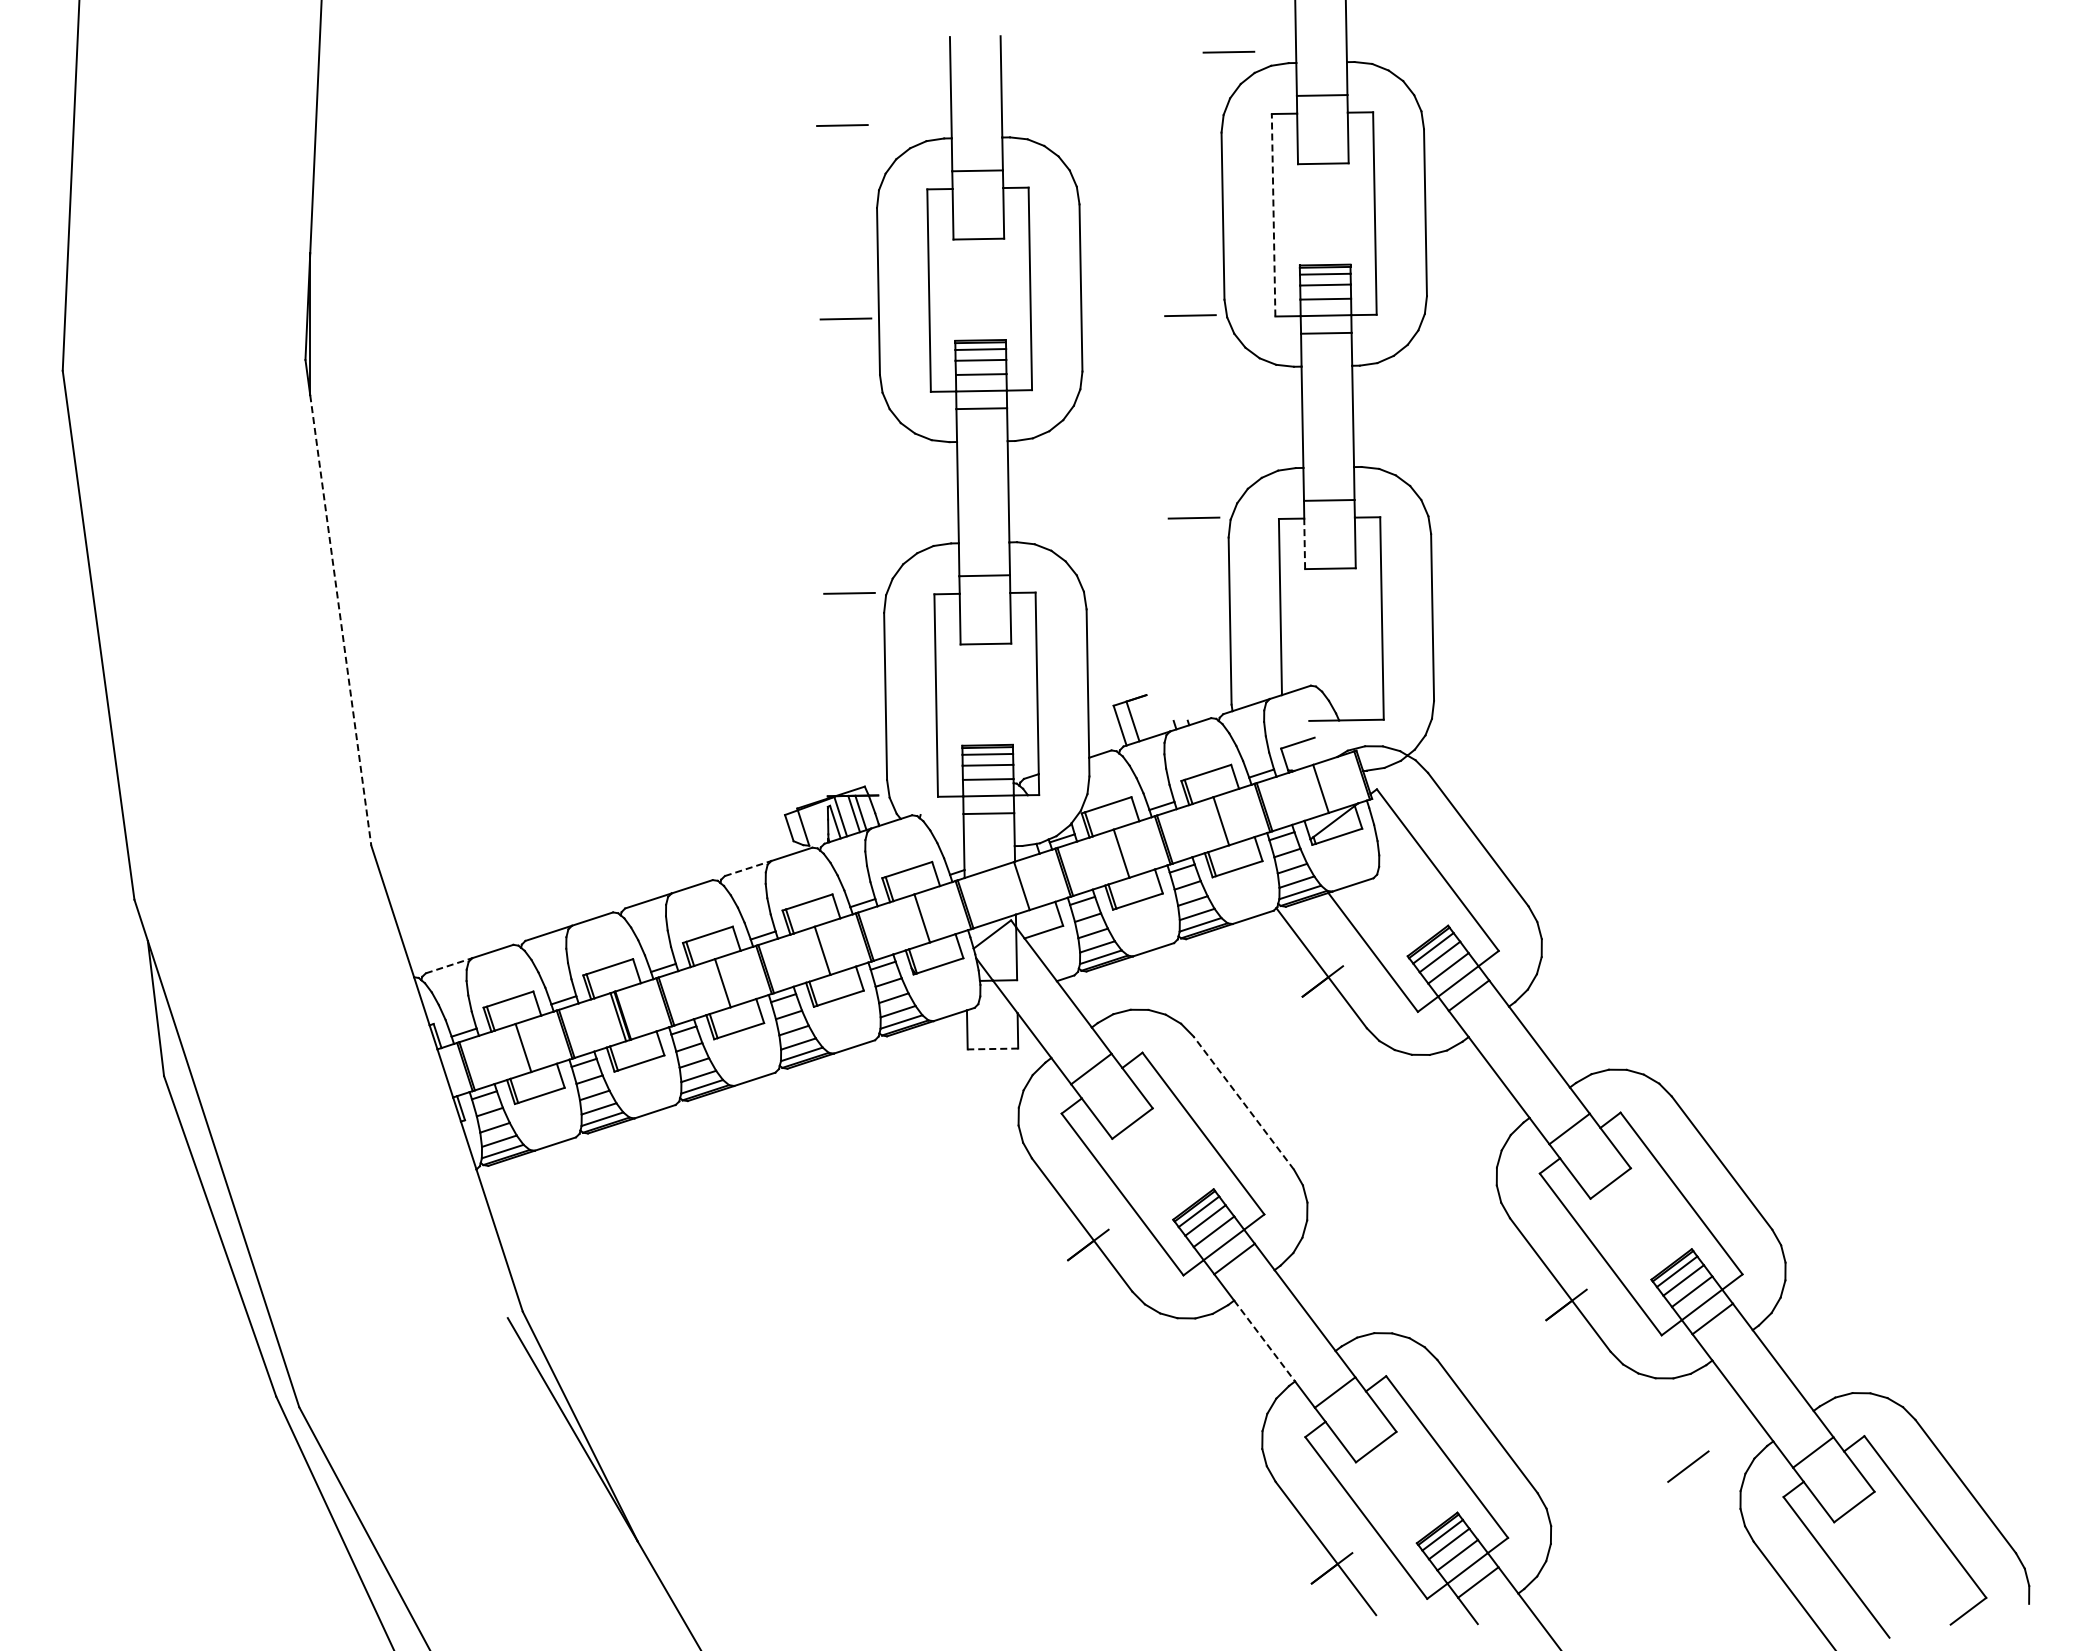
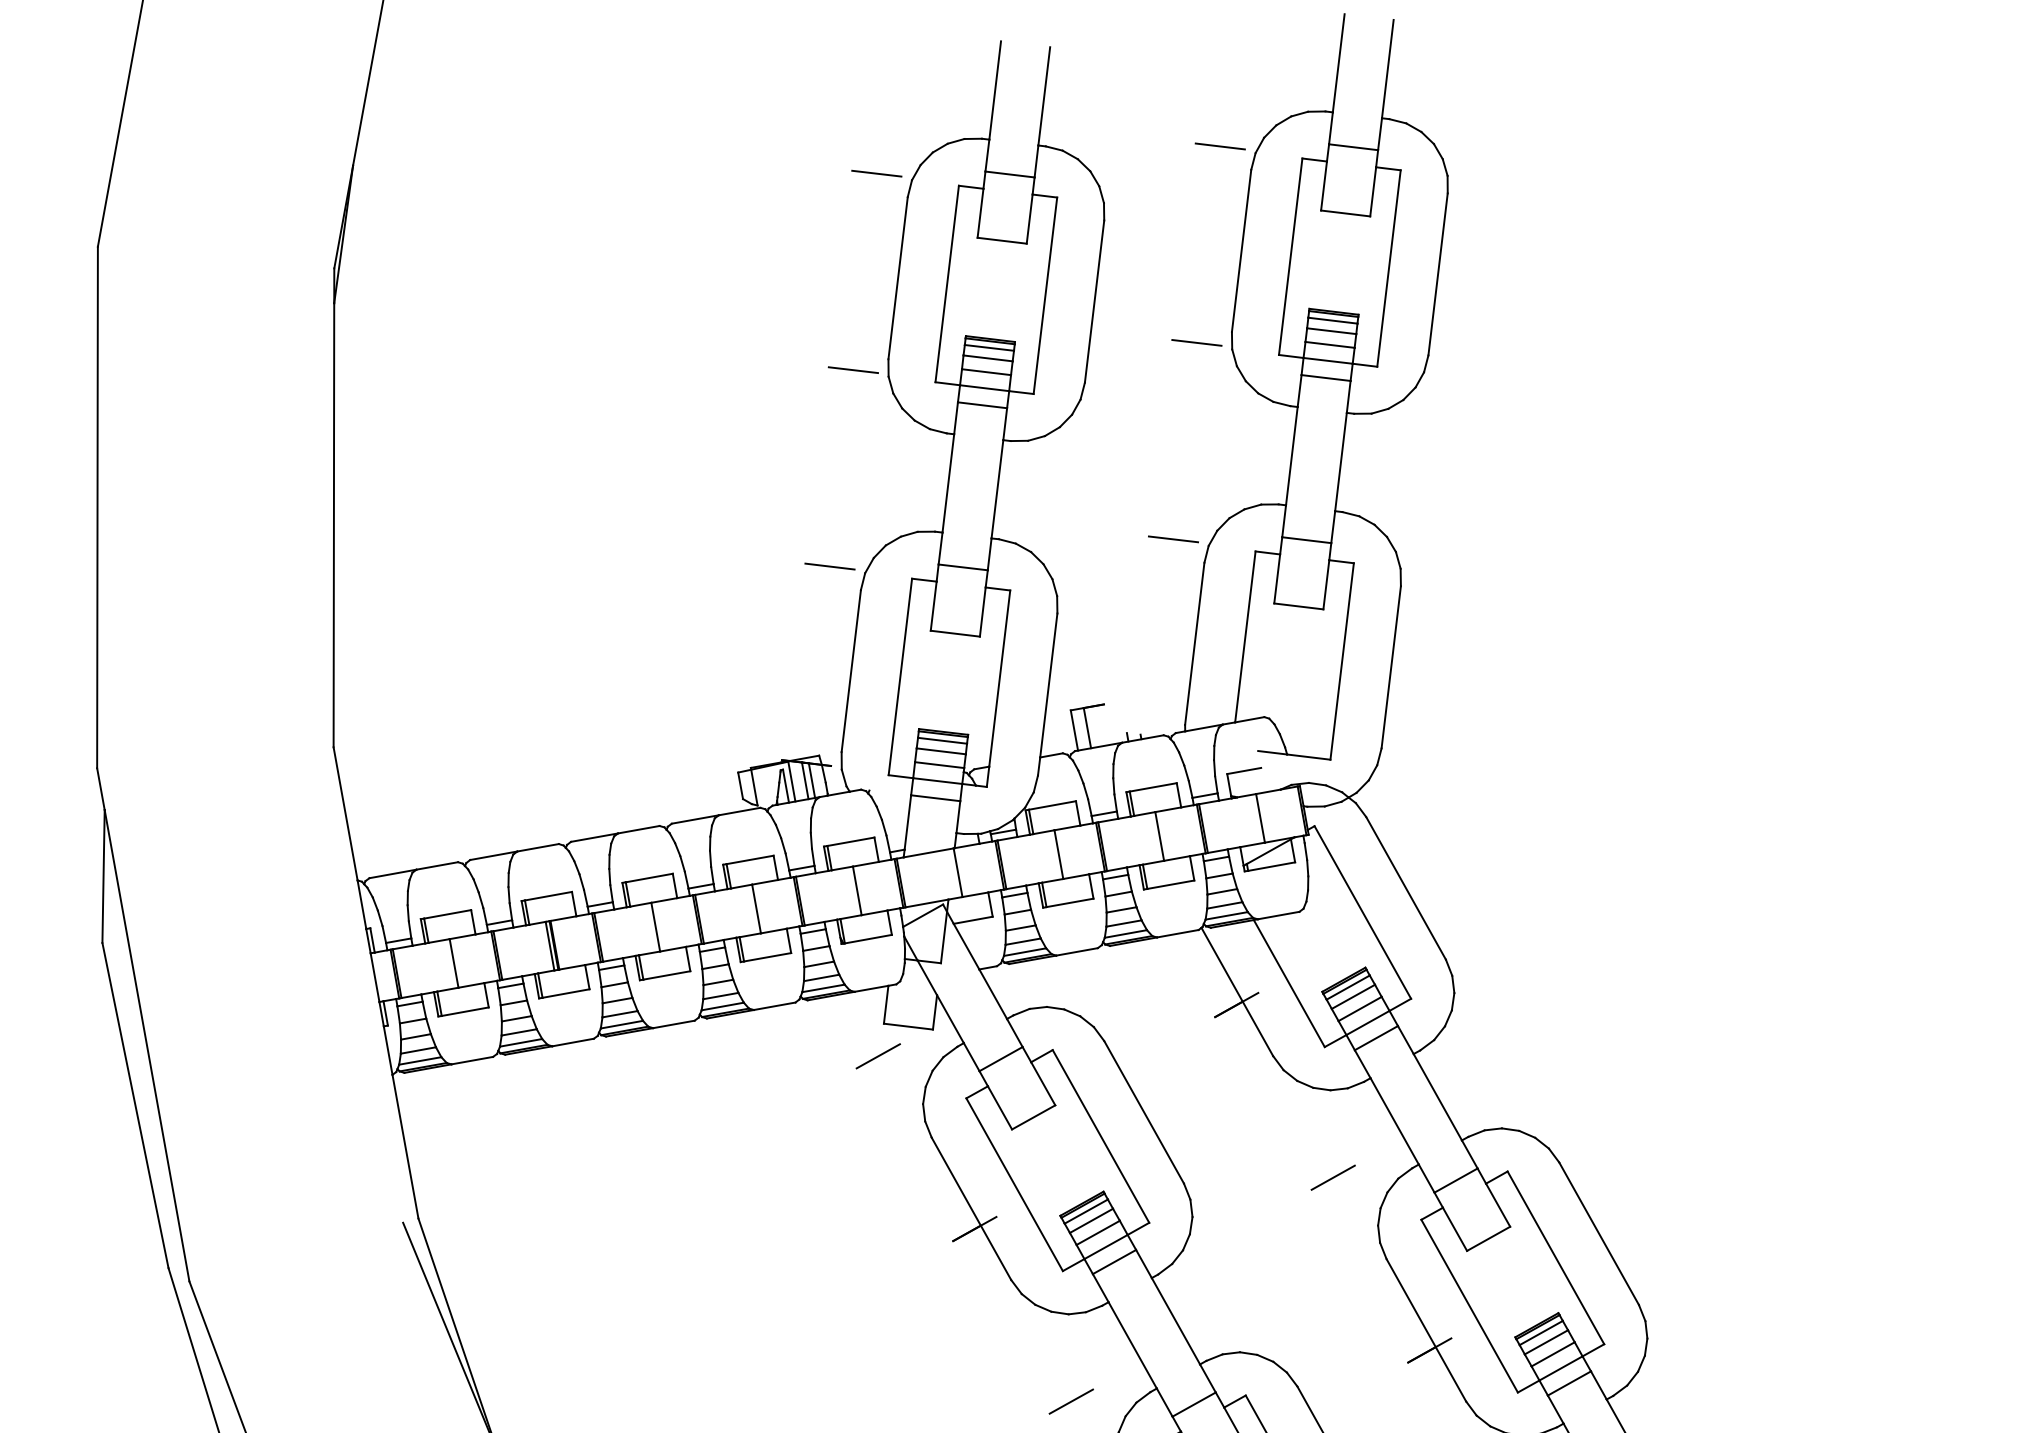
line: (1228, 51) -> (1220, 145), moved
line: (842, 125) -> (876, 173), moved
line: (1273, 214) -> (1290, 256), dashed -> solid
line: (845, 318) -> (853, 369), moved
line: (1304, 543) -> (1277, 578), dashed -> solid
line: (340, 620) -> (333, 525), dashed -> solid
line: (748, 868) -> (695, 819), dashed -> solid
line: (449, 965) -> (393, 873), dashed -> solid
line: (992, 1049) -> (907, 1027), dashed -> solid
line: (966, 1083) -> (878, 1056), added
line: (1243, 1103) -> (1143, 1112), dashed -> solid
line: (1444, 1143) -> (1333, 1178), added
line: (1264, 1341) -> (1132, 1345), dashed -> solid
line: (1209, 1406) -> (1070, 1401), added

